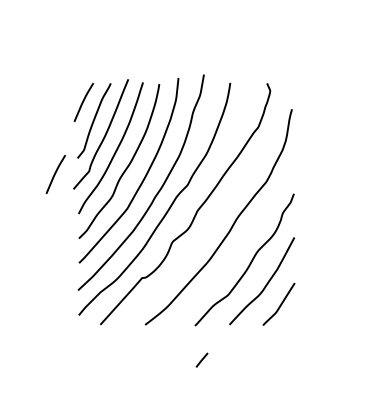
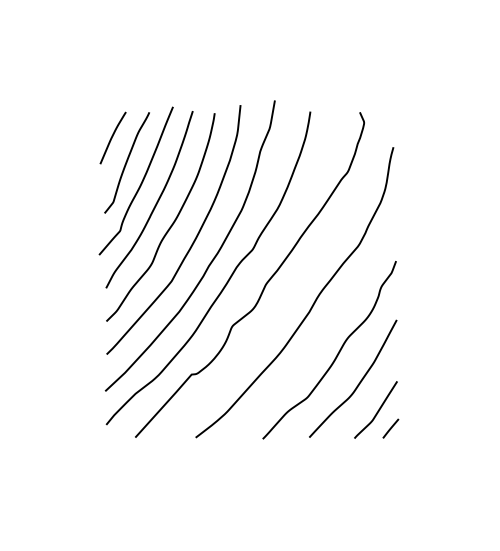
curve: (55, 174) -> (74, 235), removed
line: (201, 359) -> (390, 427), moved

